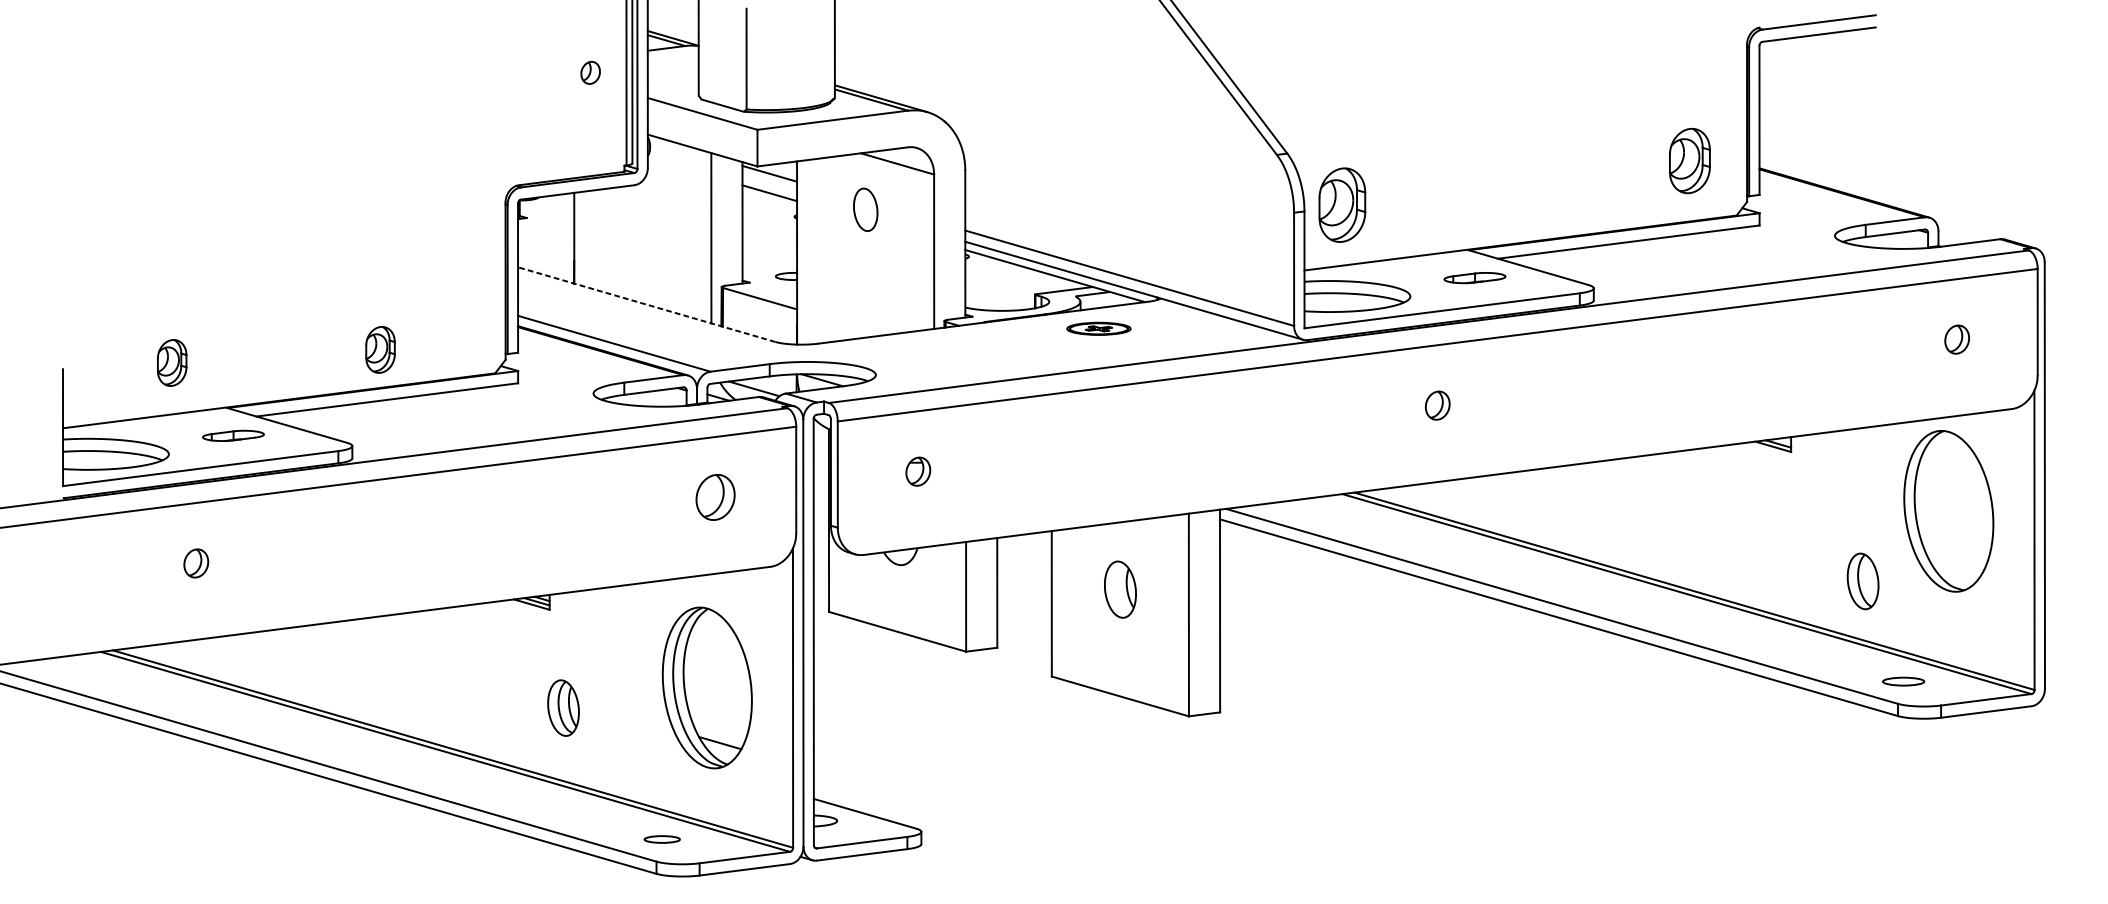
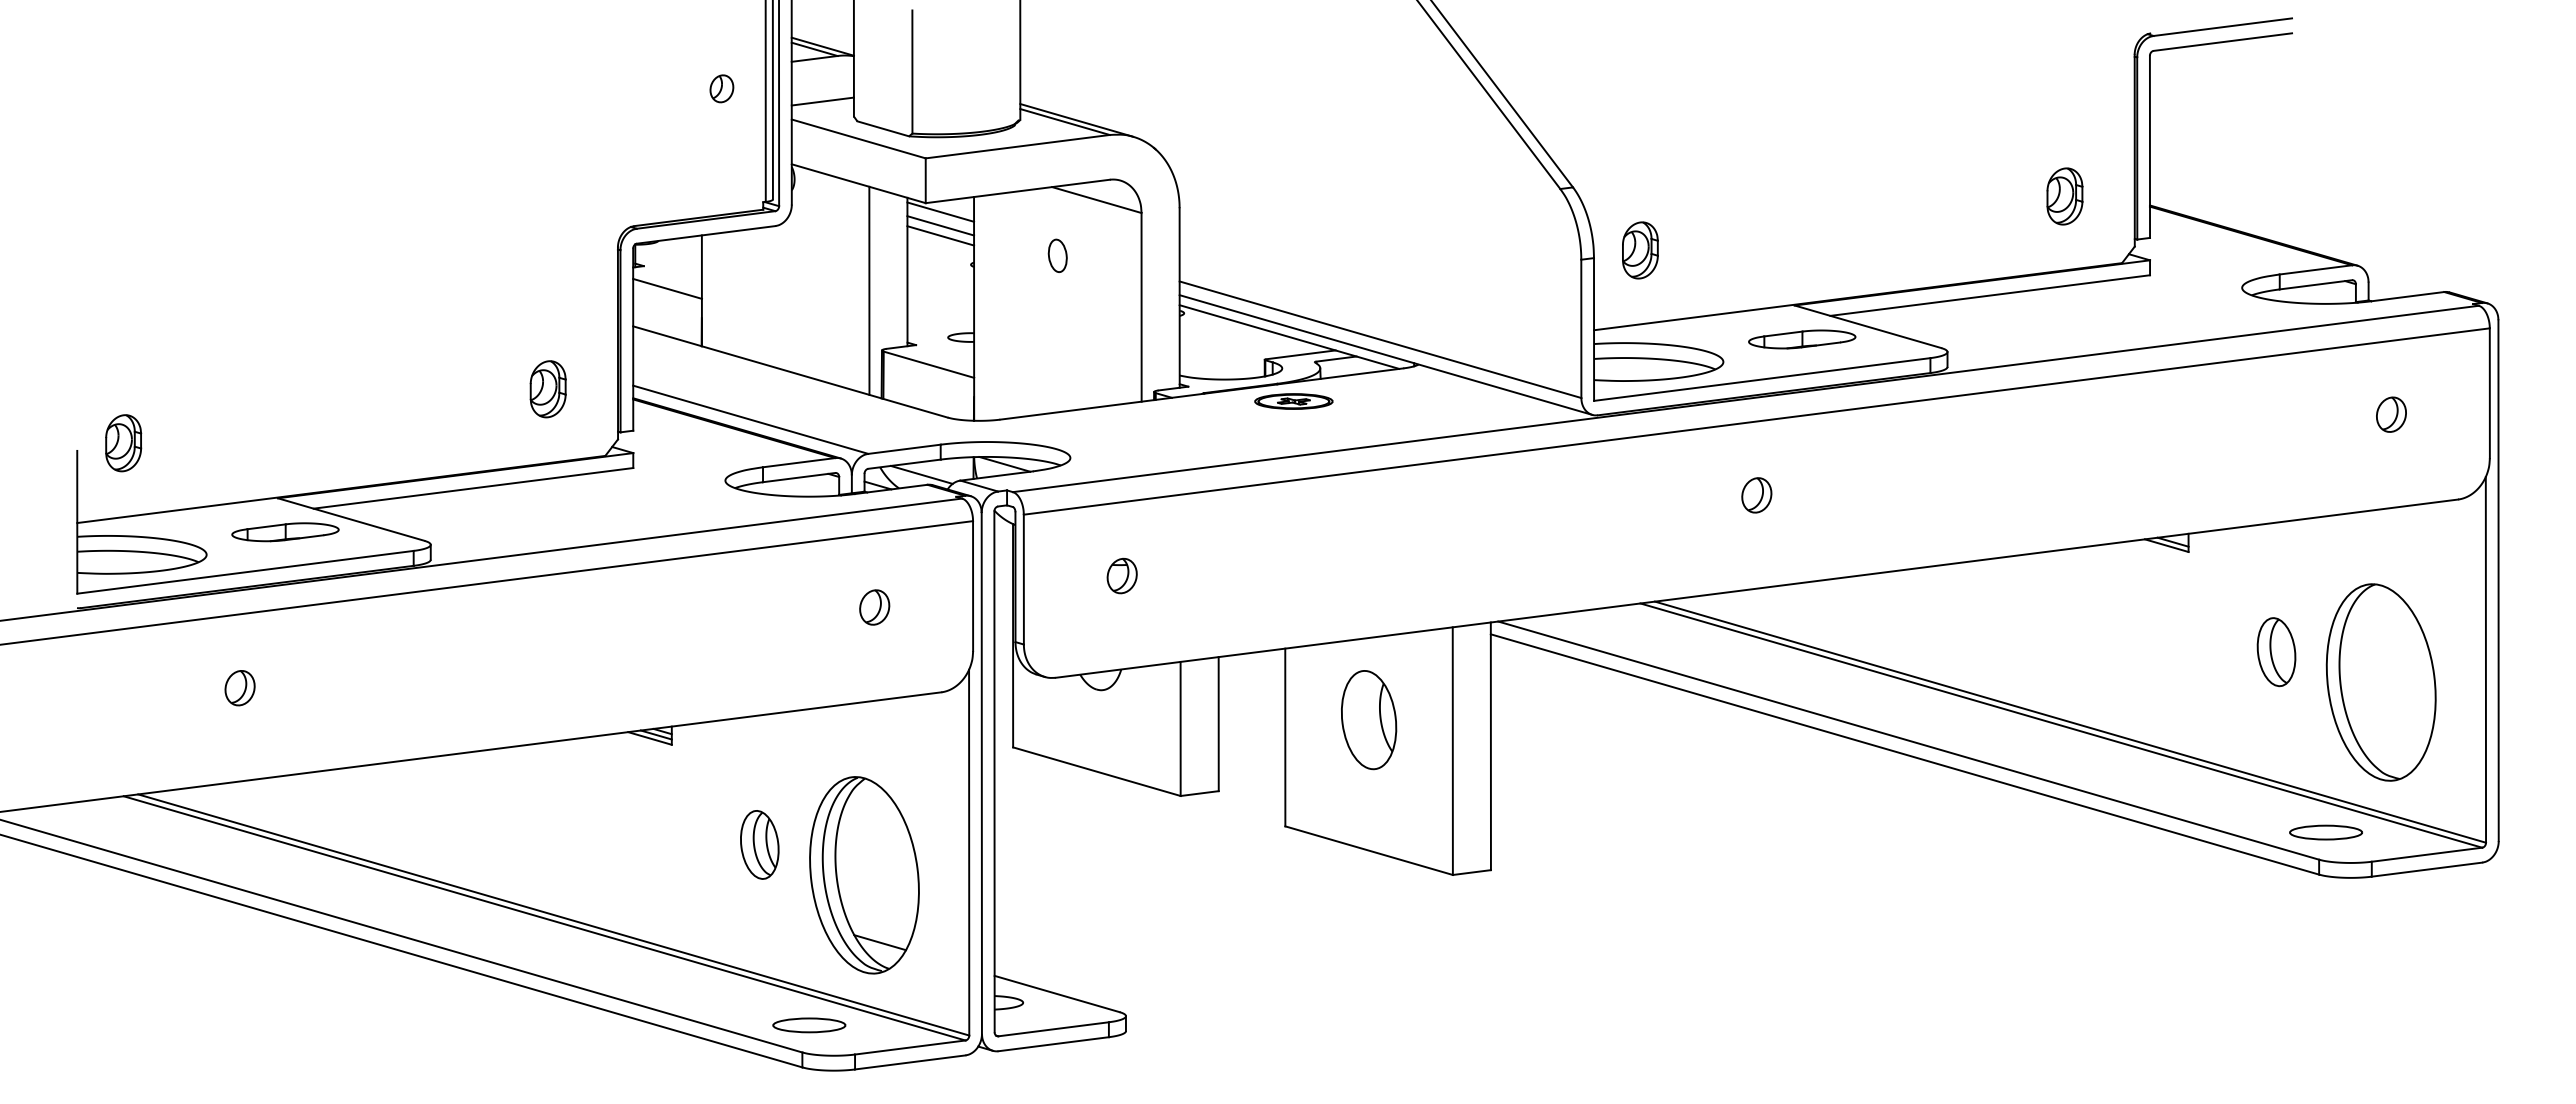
line: (672, 83) -> (822, 101), added
part: (1689, 161) -> (2064, 196), size x0.71
line: (769, 184) -> (940, 225), added
part: (1342, 205) -> (1640, 250), size x0.62
part: (865, 209) -> (1057, 255), size x0.62
line: (546, 236) -> (667, 288), added
part: (1475, 278) -> (1802, 339), size x1.43
line: (646, 304) -> (790, 371), dashed -> solid
part: (1098, 328) -> (1293, 401), moved
part: (379, 350) -> (547, 389), moved
part: (172, 363) -> (123, 443), moved
part: (233, 436) -> (285, 532), size x1.43
part: (715, 497) -> (874, 607), size x0.62
part: (1948, 511) -> (2380, 682), moved
part: (1863, 581) -> (2276, 652), moved
part: (1120, 589) -> (1369, 720), size x1.43
part: (1903, 681) -> (2325, 832), size x1.43
part: (707, 688) -> (864, 875), moved
part: (563, 707) -> (759, 844), moved
part: (662, 839) -> (809, 1025), size x1.67

